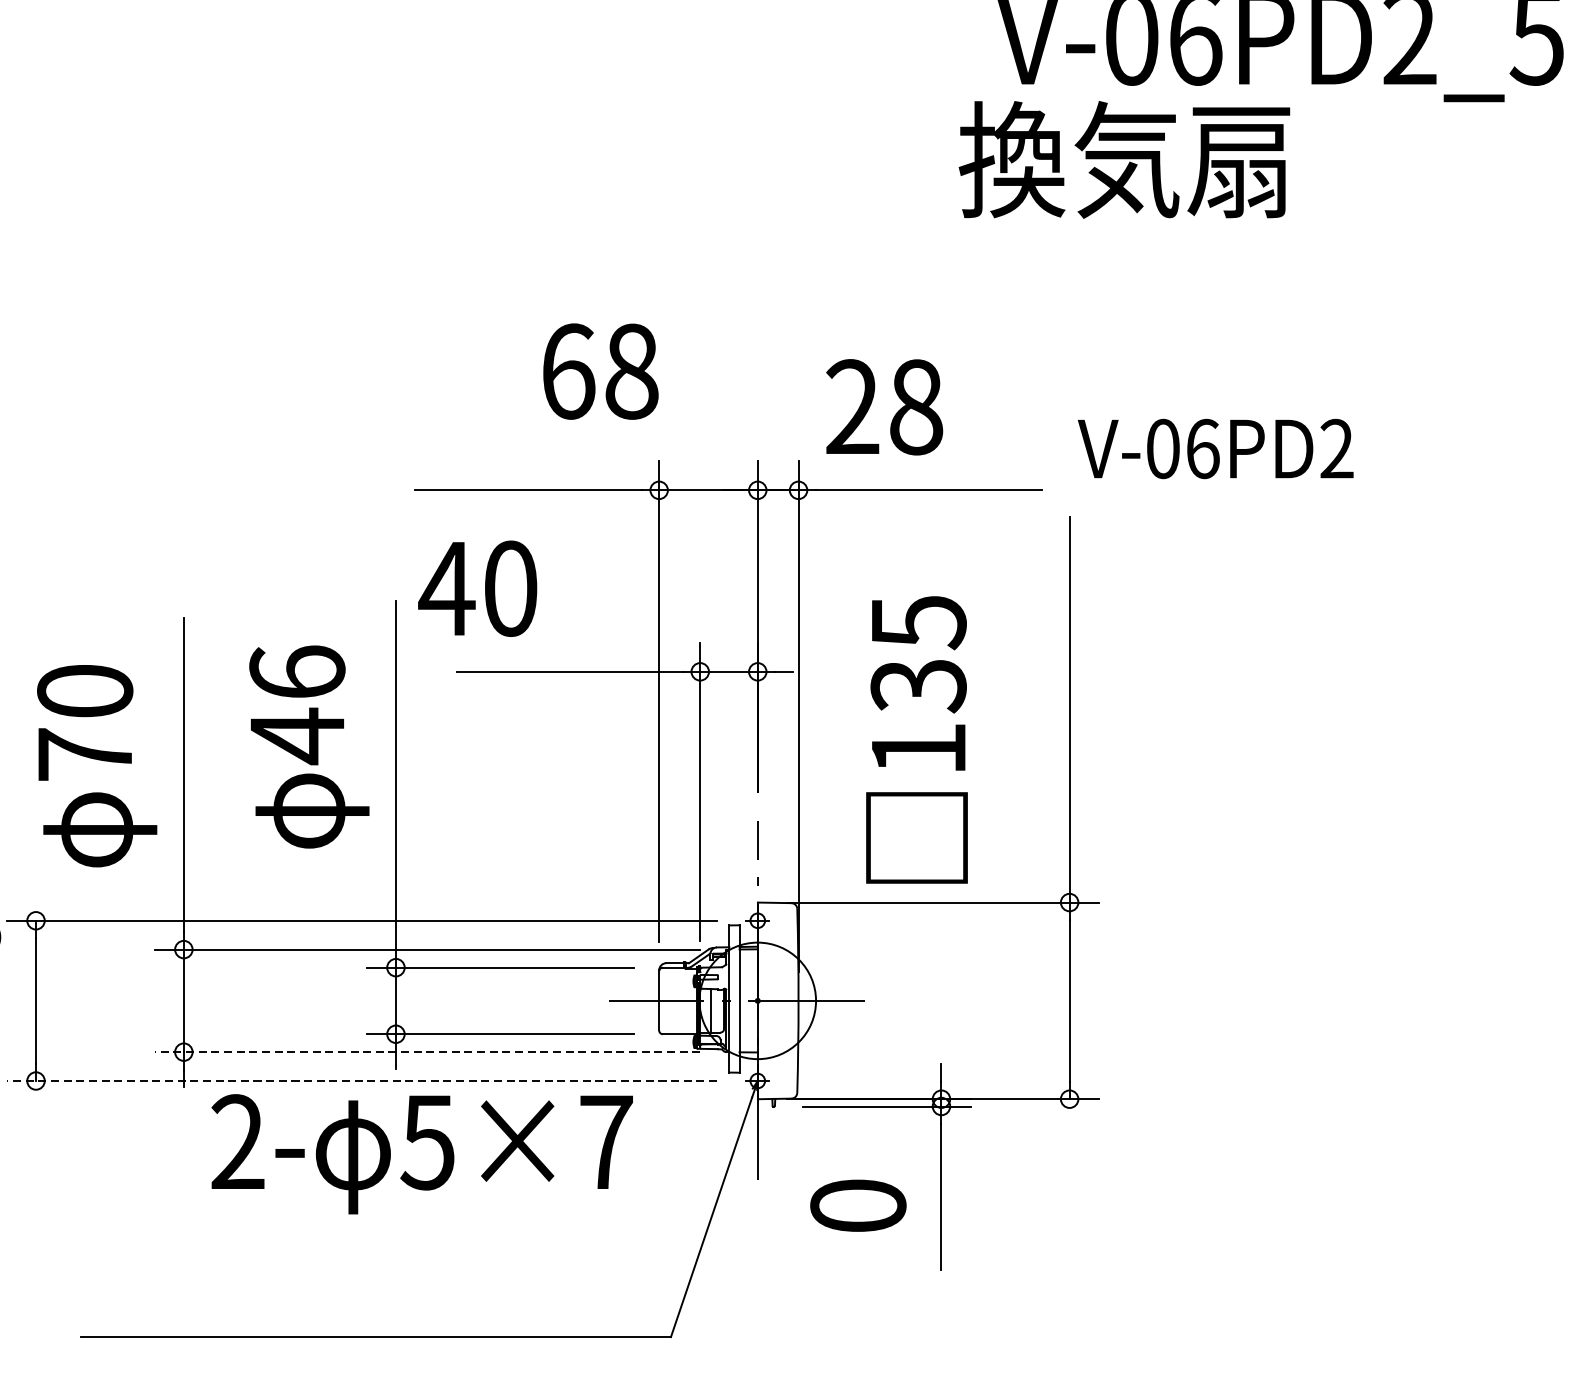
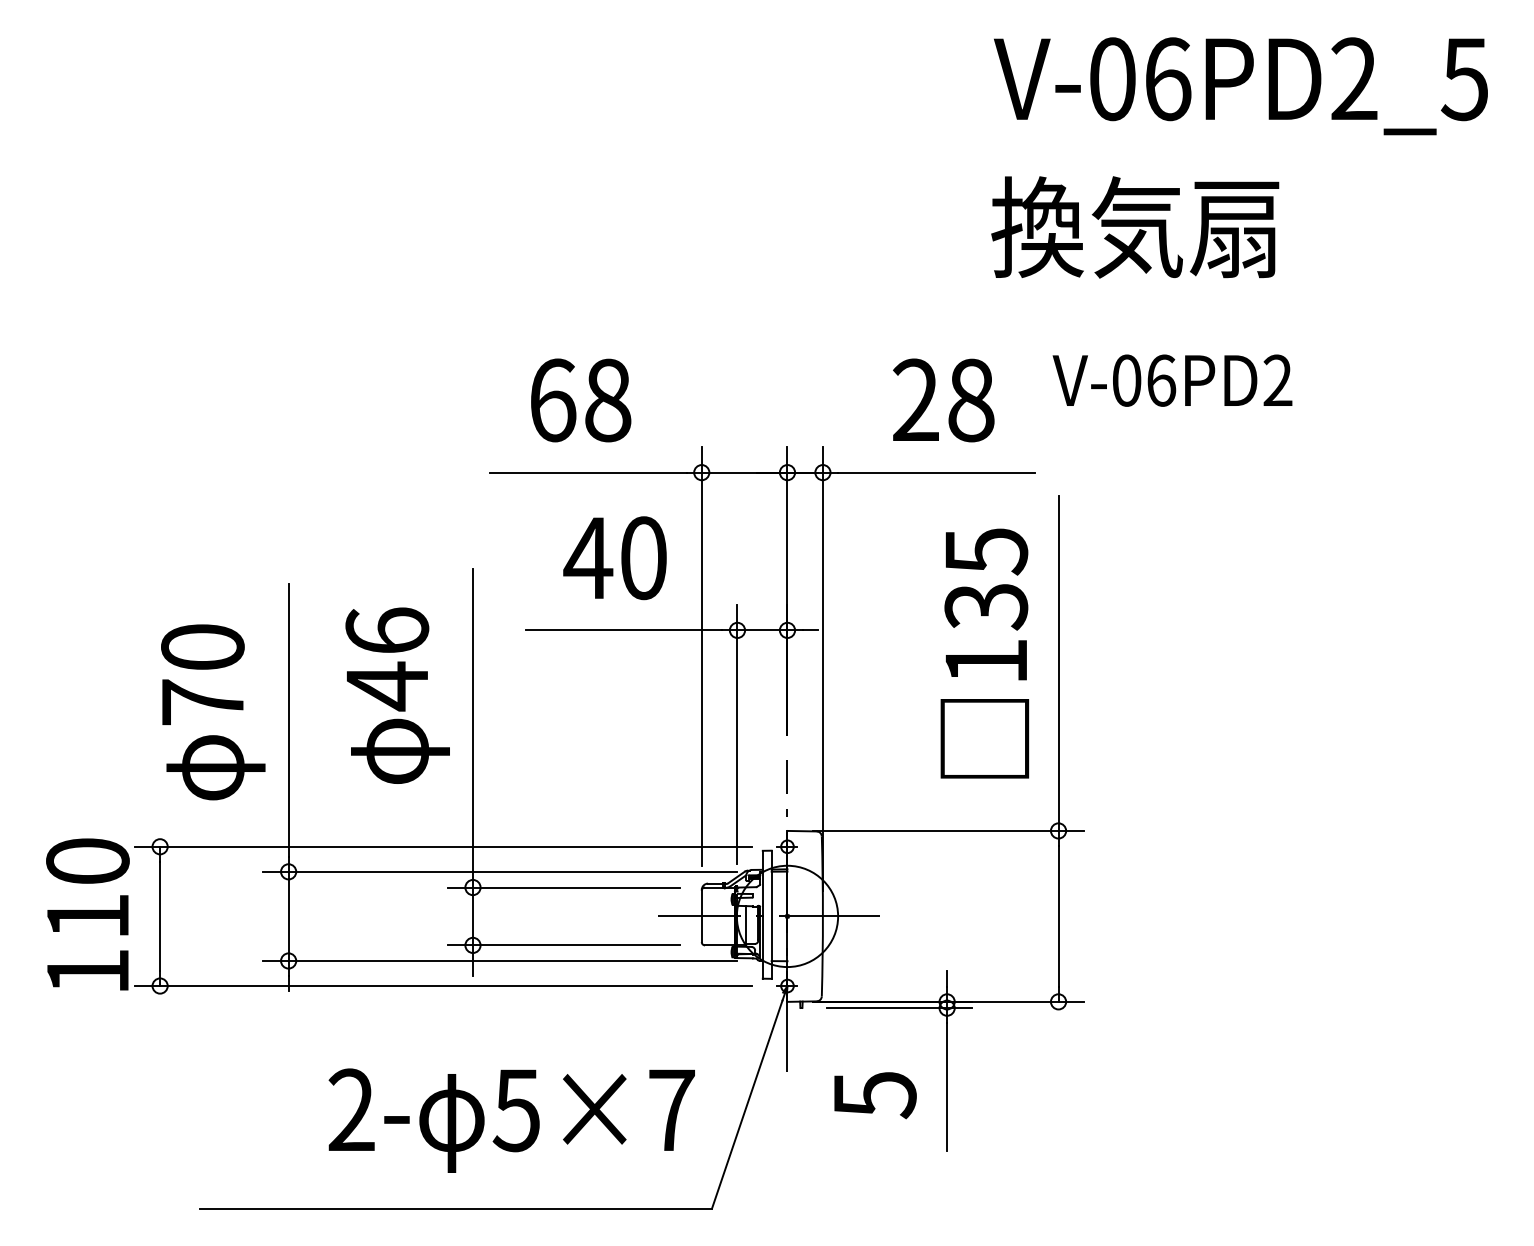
text: (1124, 159) -> (1135, 227), moved
text: (601, 371) -> (581, 400), moved
text: (884, 407) -> (943, 400), moved
text: (1215, 448) -> (1172, 380), moved
text: (477, 589) -> (614, 558), moved
text: (916, 739) -> (984, 653), moved
line: (426, 1051) -> (499, 960), dashed -> solid
line: (362, 1081) -> (443, 986), dashed -> solid
text: (421, 1154) -> (511, 1120), moved
text: (857, 1206) -> (874, 1095), 0 -> 5

